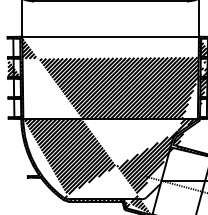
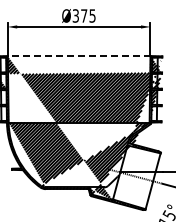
line: (111, 37) -> (79, 56), solid -> dashed

